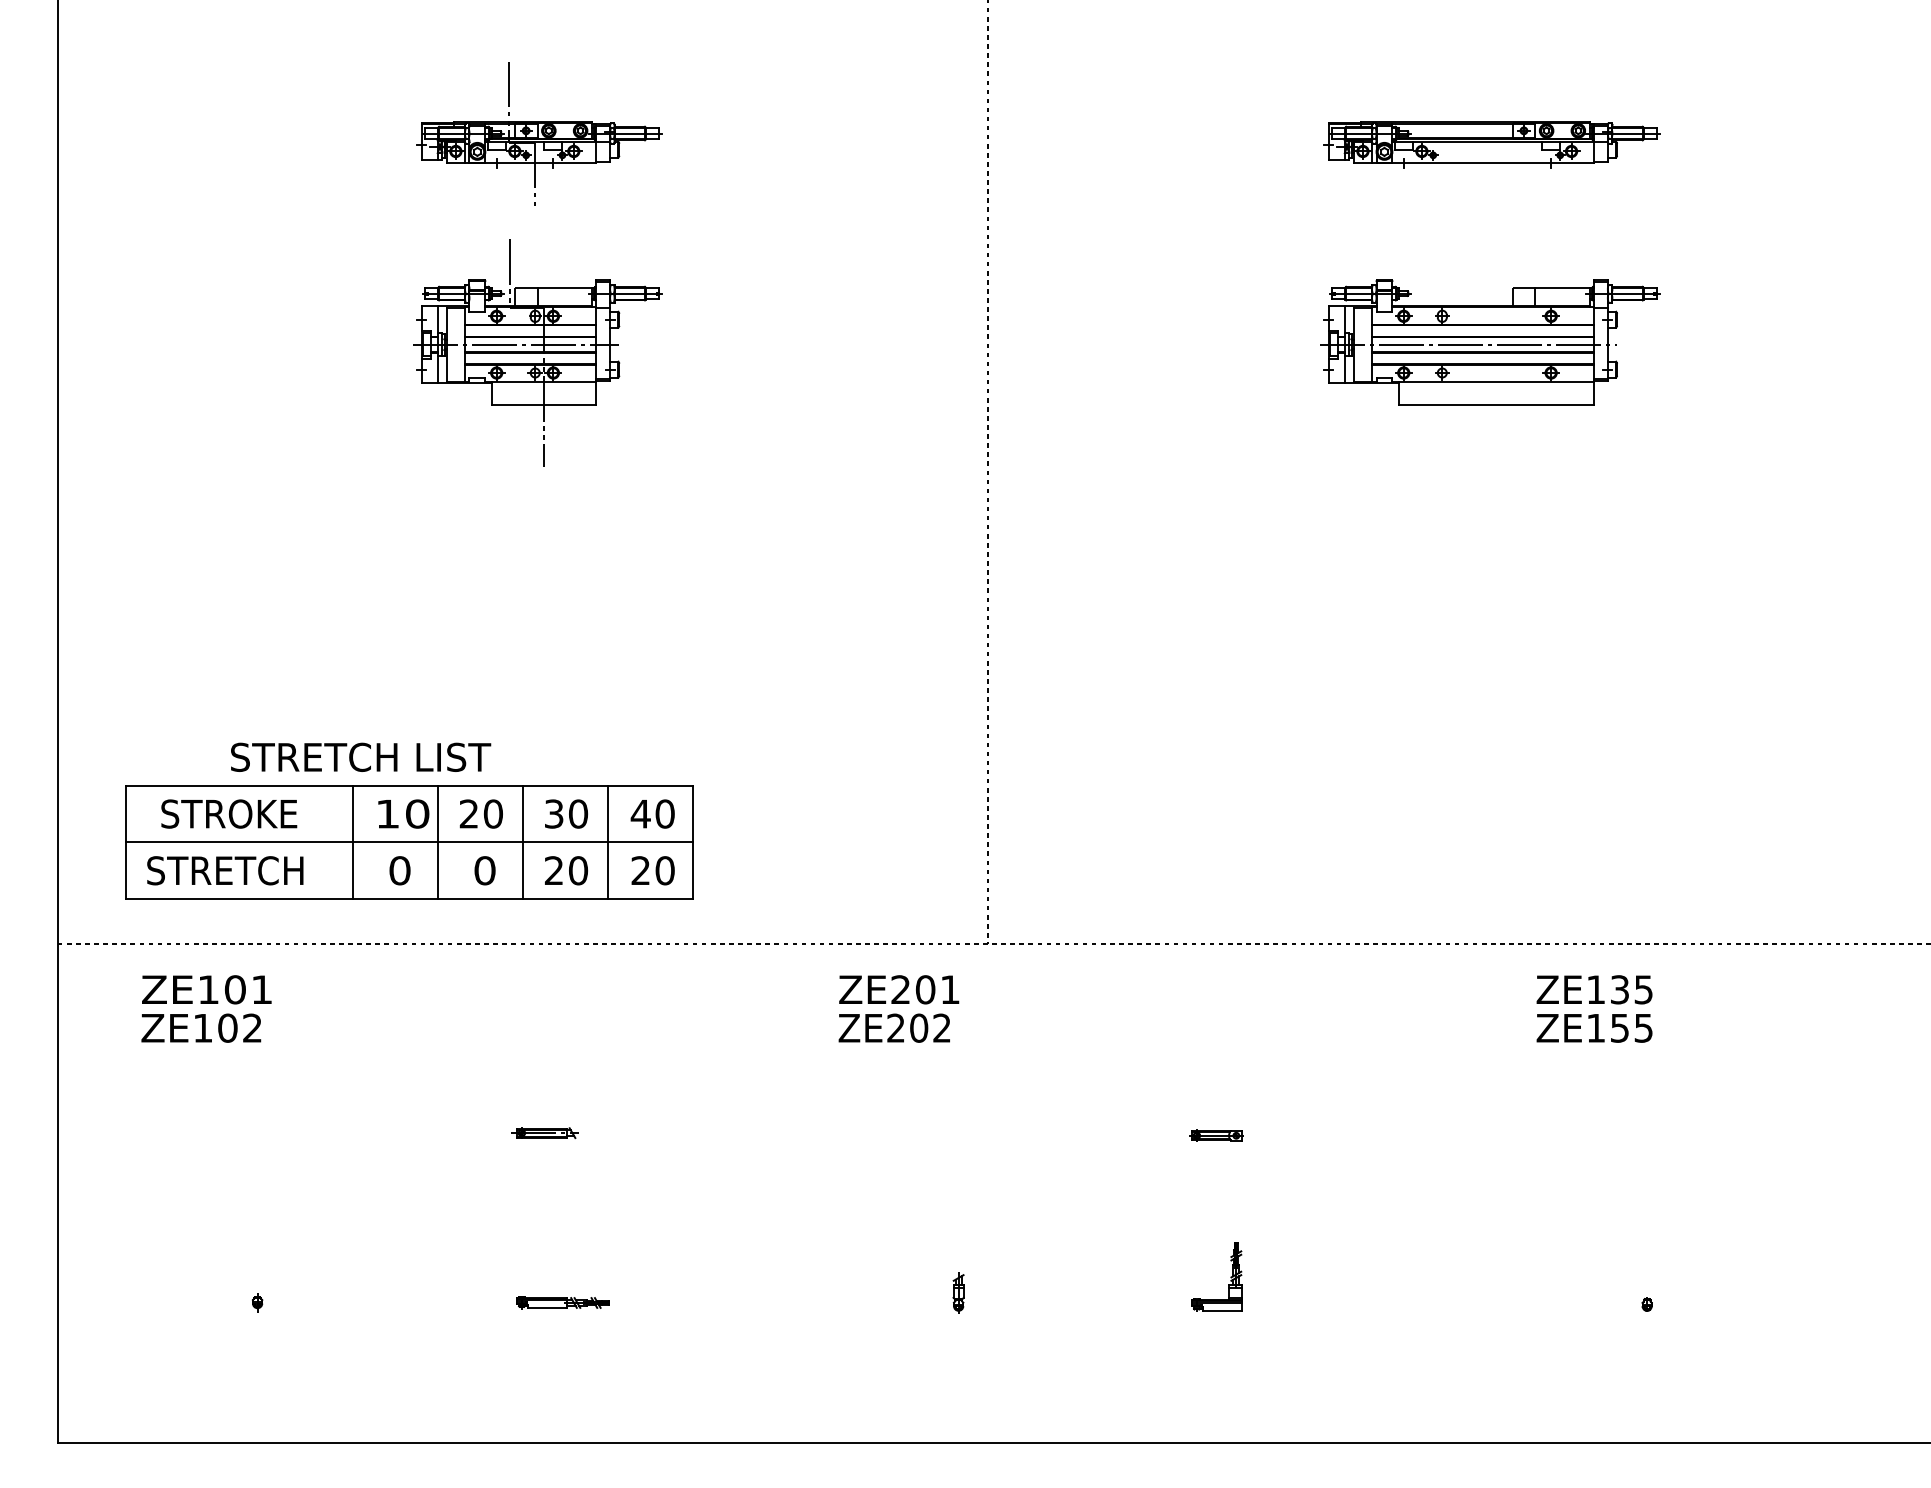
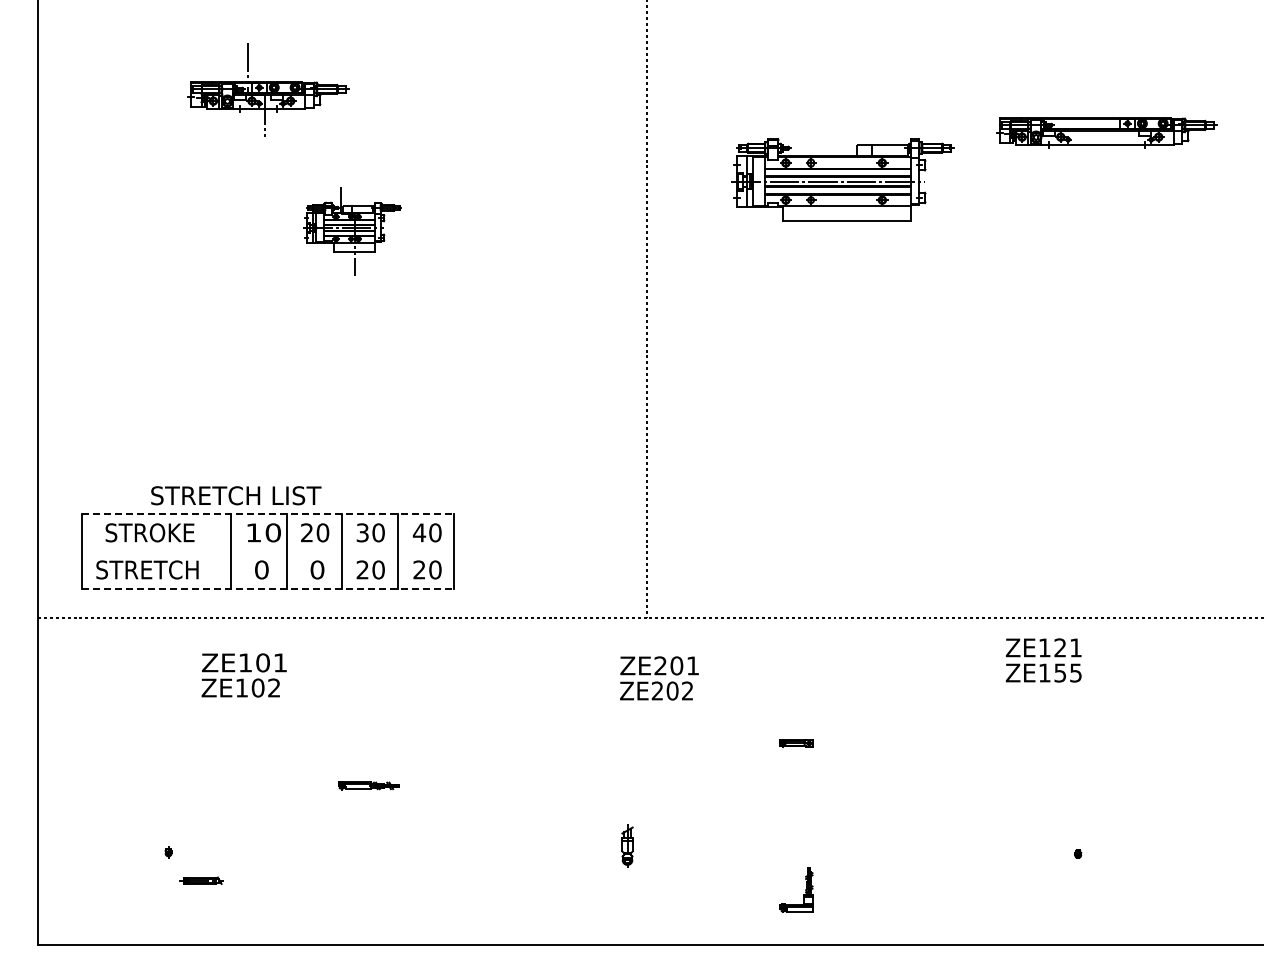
part: (540, 133) -> (268, 89), moved
part: (1491, 144) -> (1106, 132), moved
part: (1490, 341) -> (842, 179), moved
part: (538, 353) -> (352, 231), size x0.6
line: (408, 786) -> (267, 514), solid -> dashed
line: (408, 842) -> (267, 551), removed
line: (408, 899) -> (267, 588), solid -> dashed
text: (1630, 989) -> (1067, 647), ZE135 -> ZE121
text: (205, 1009) -> (243, 675), moved
text: (899, 1009) -> (659, 678), moved
part: (544, 1132) -> (201, 880), moved
part: (1227, 1284) -> (803, 894), moved
part: (958, 1293) -> (627, 846), size x1.6
part: (562, 1302) -> (368, 785), moved

